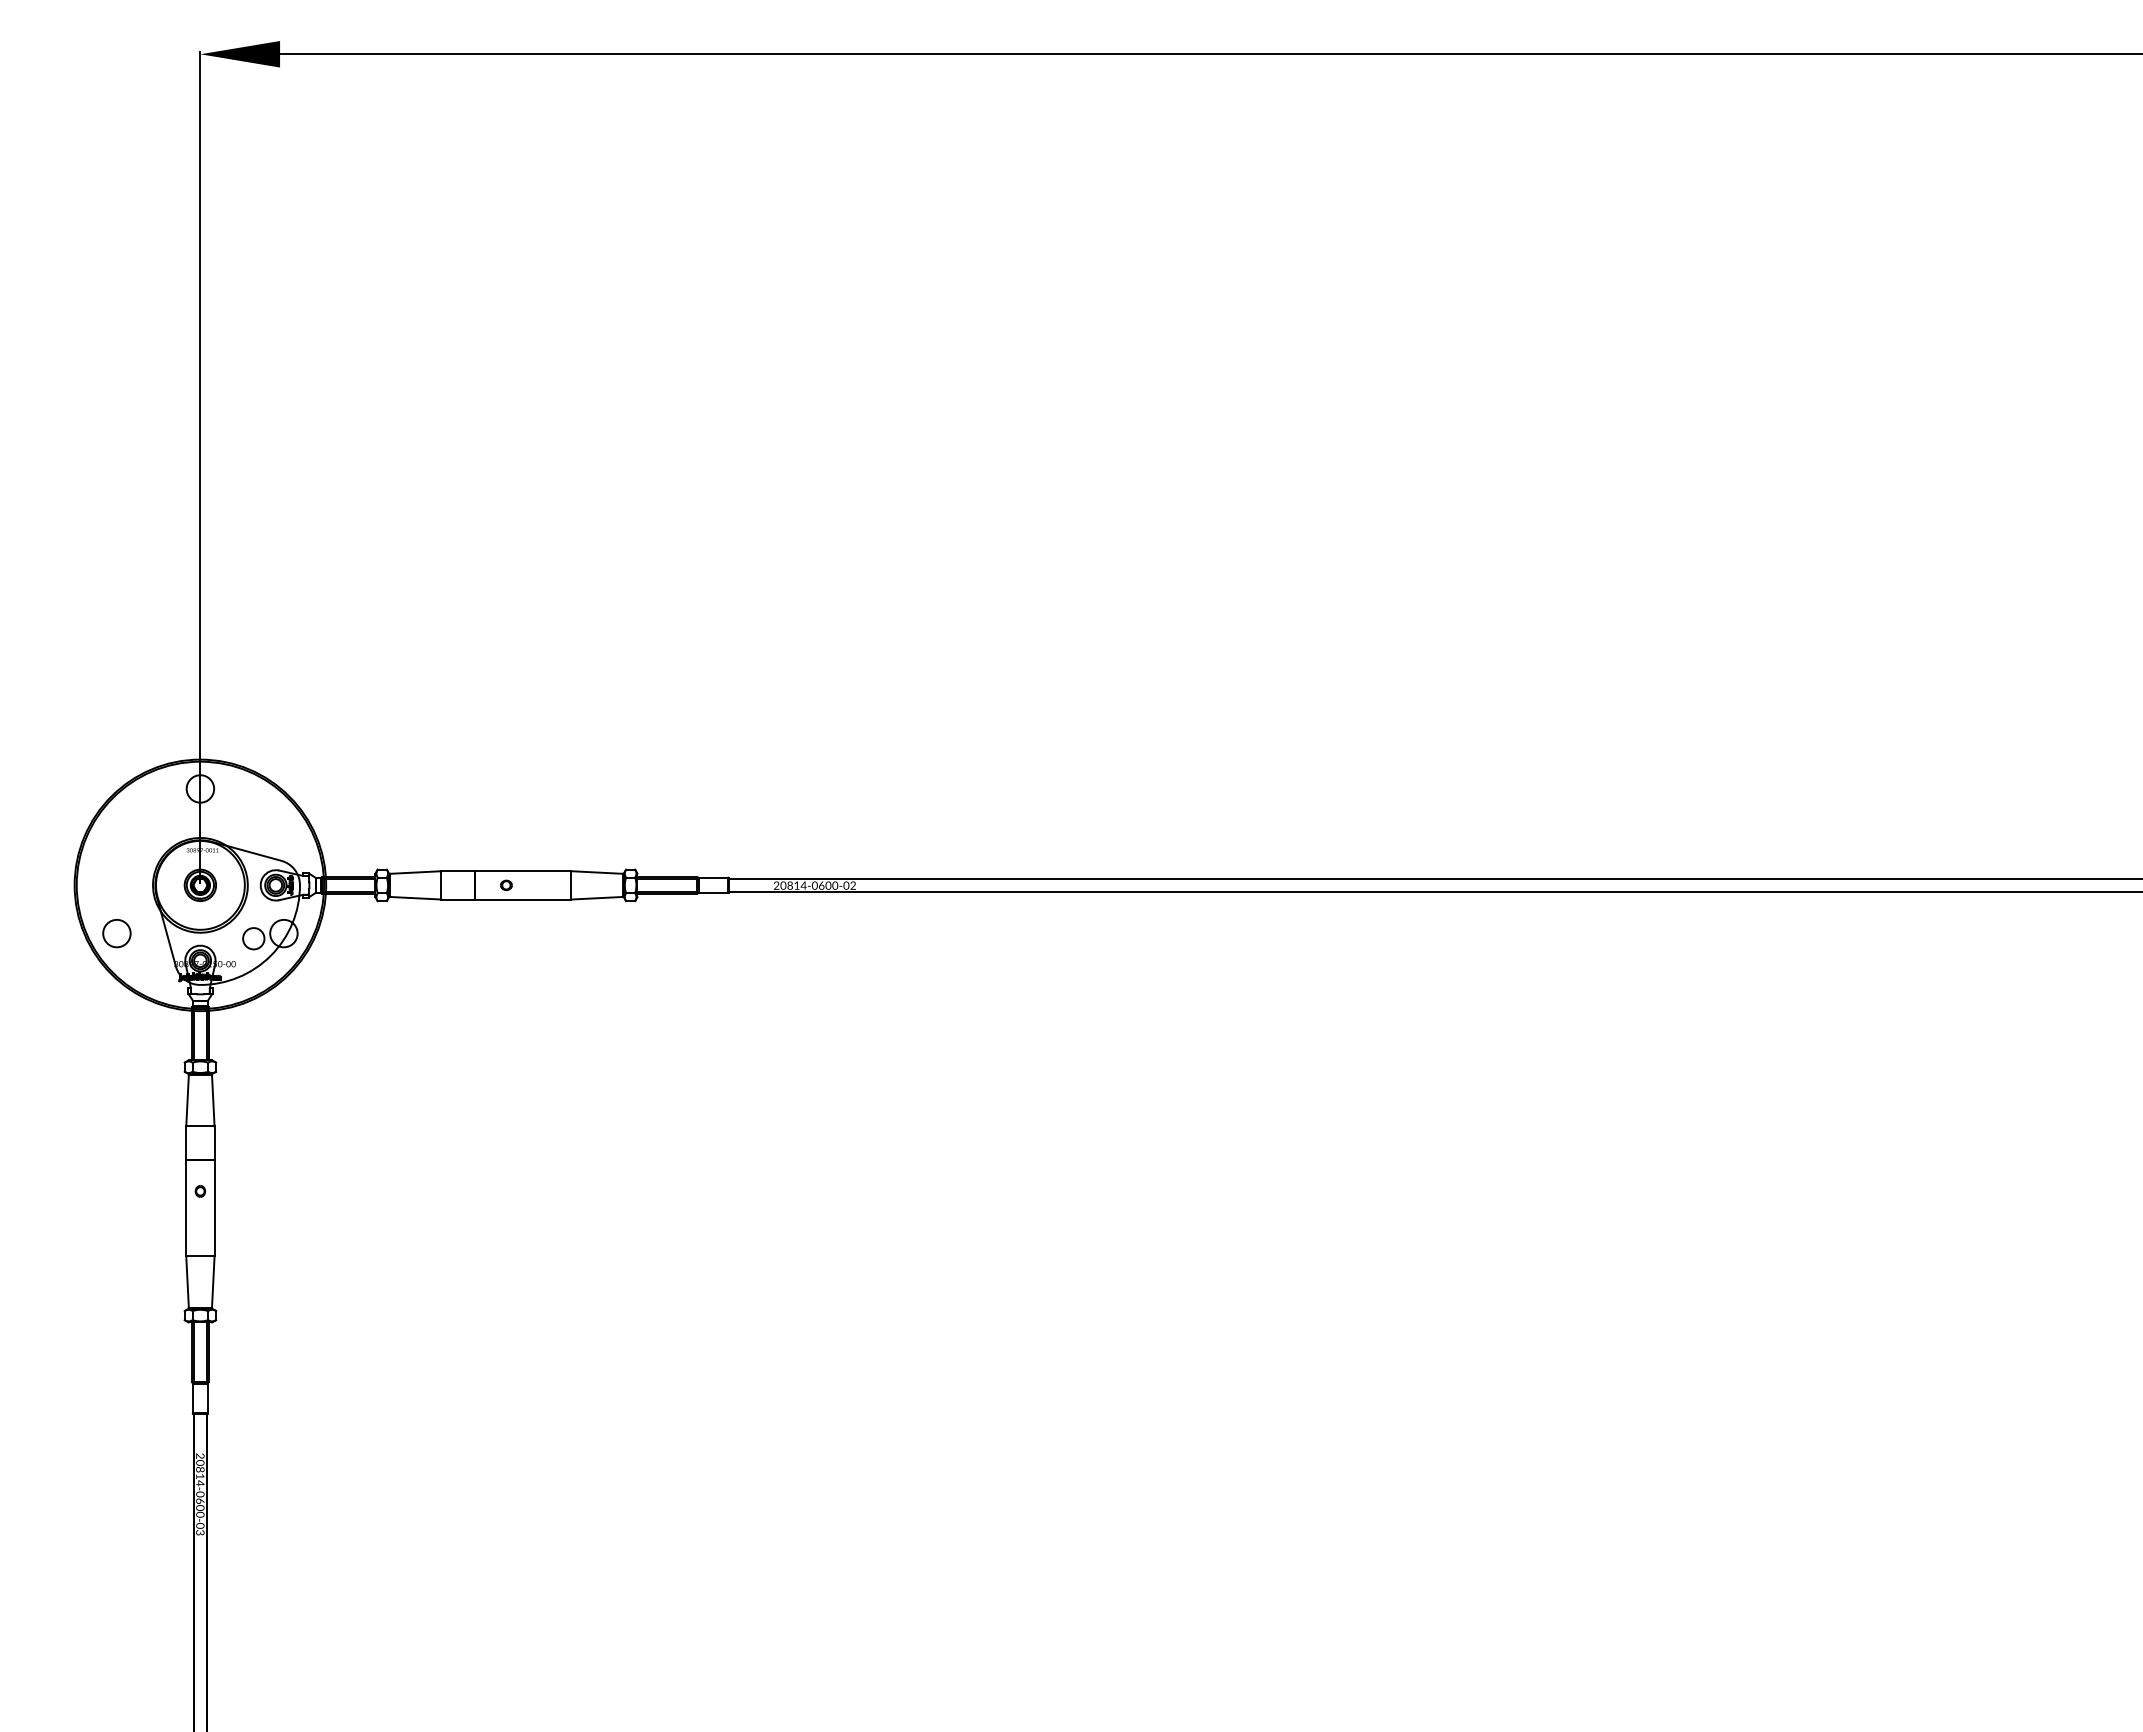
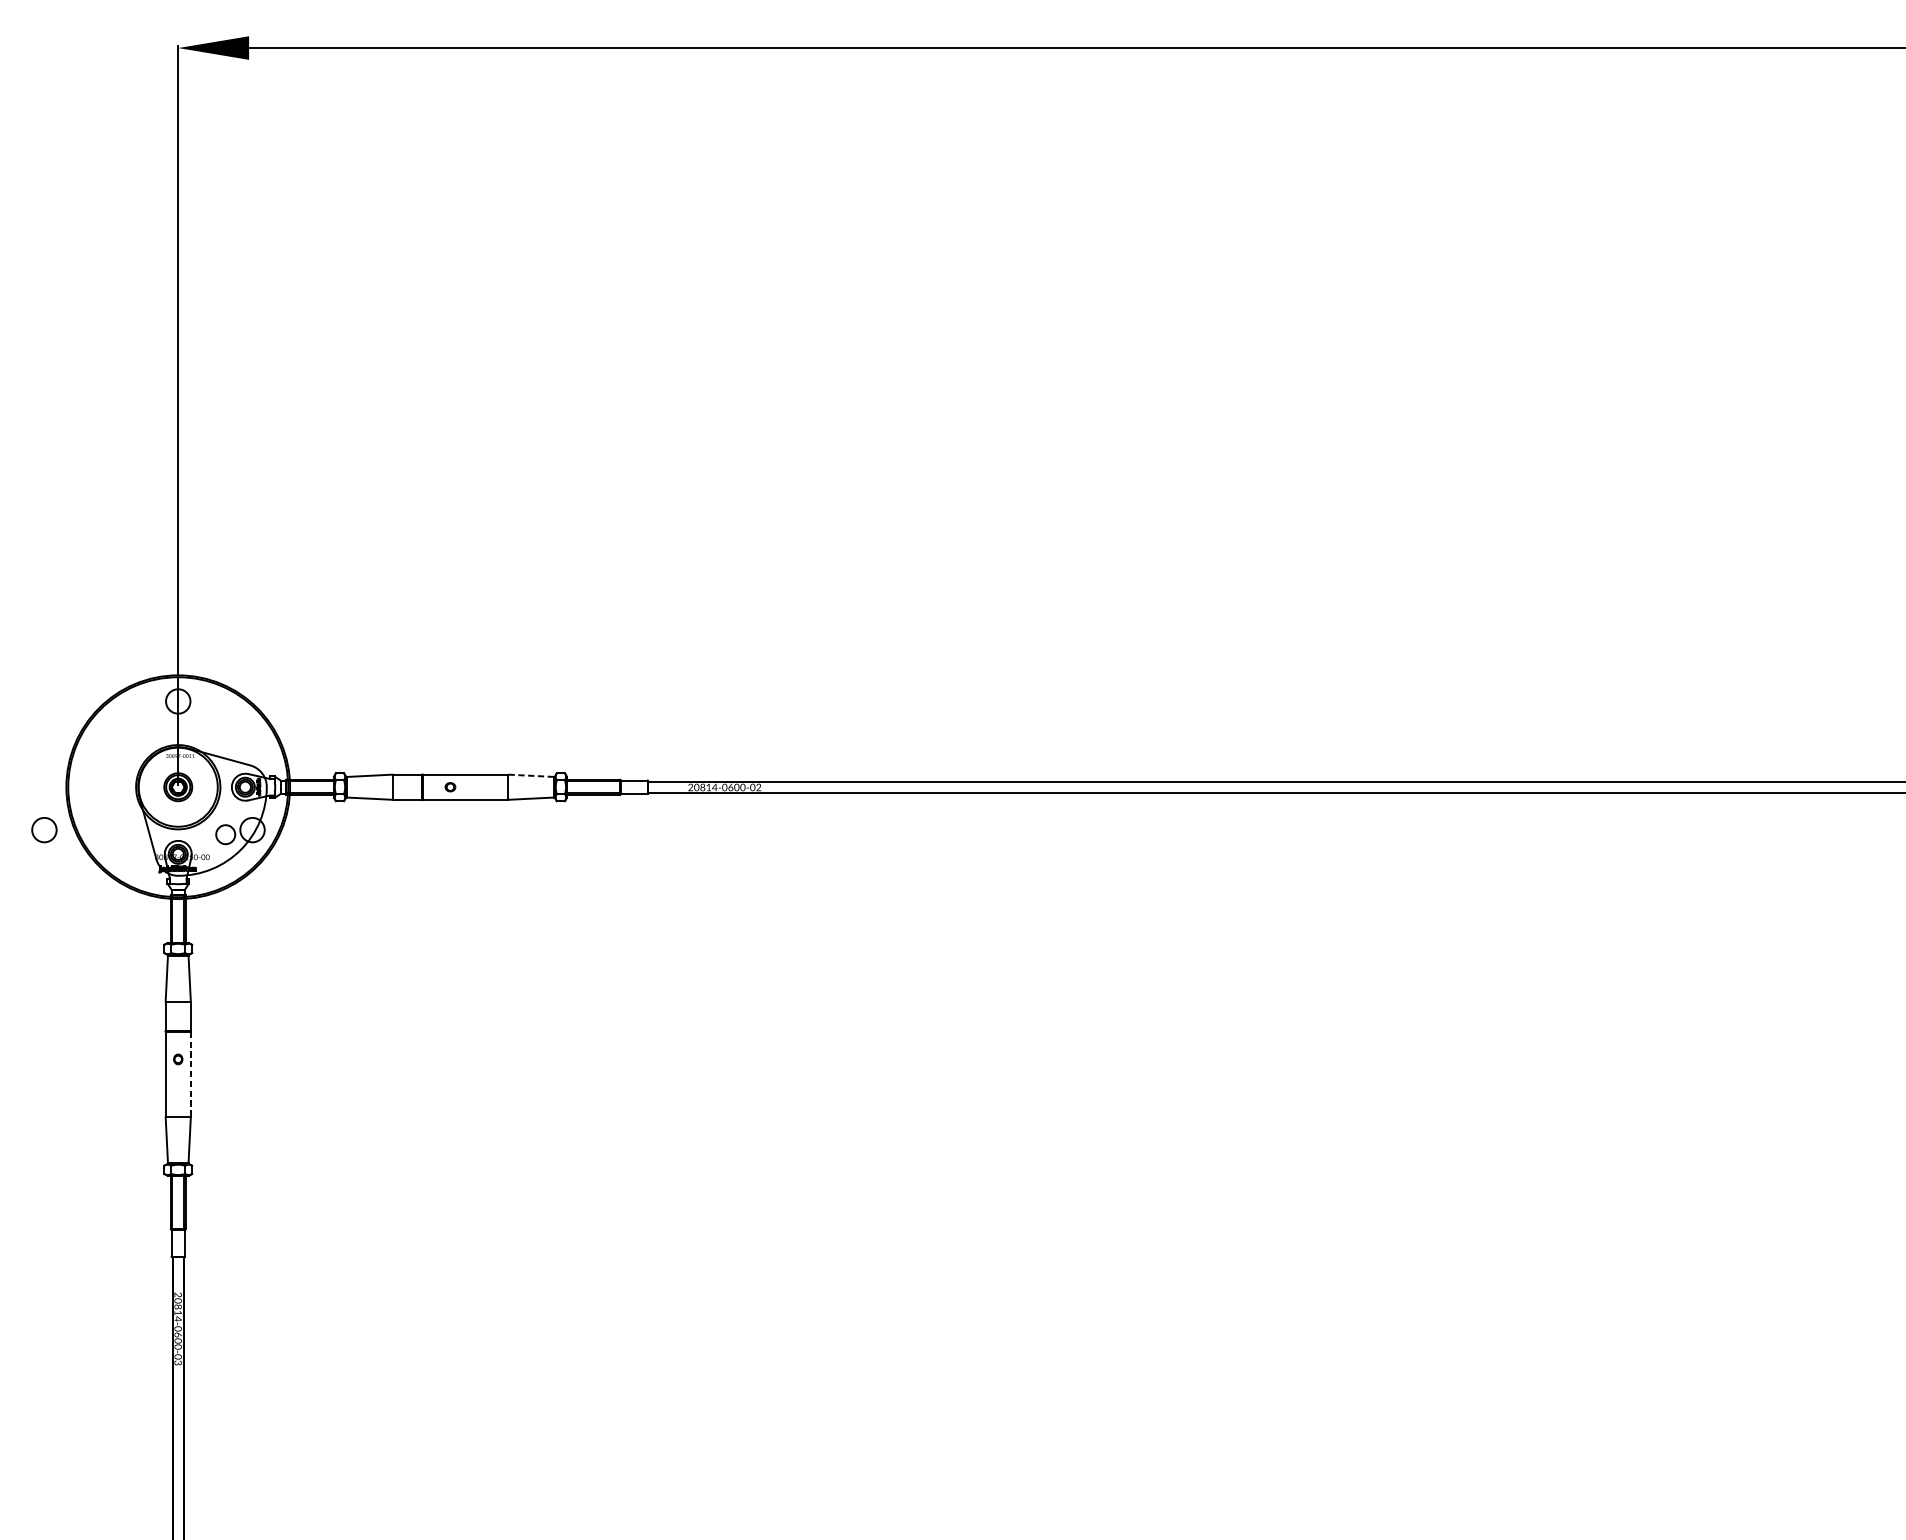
line: (597, 872) -> (531, 775), solid -> dashed
circle: (116, 933) -> (44, 830), moved
line: (214, 1208) -> (190, 1074), solid -> dashed

